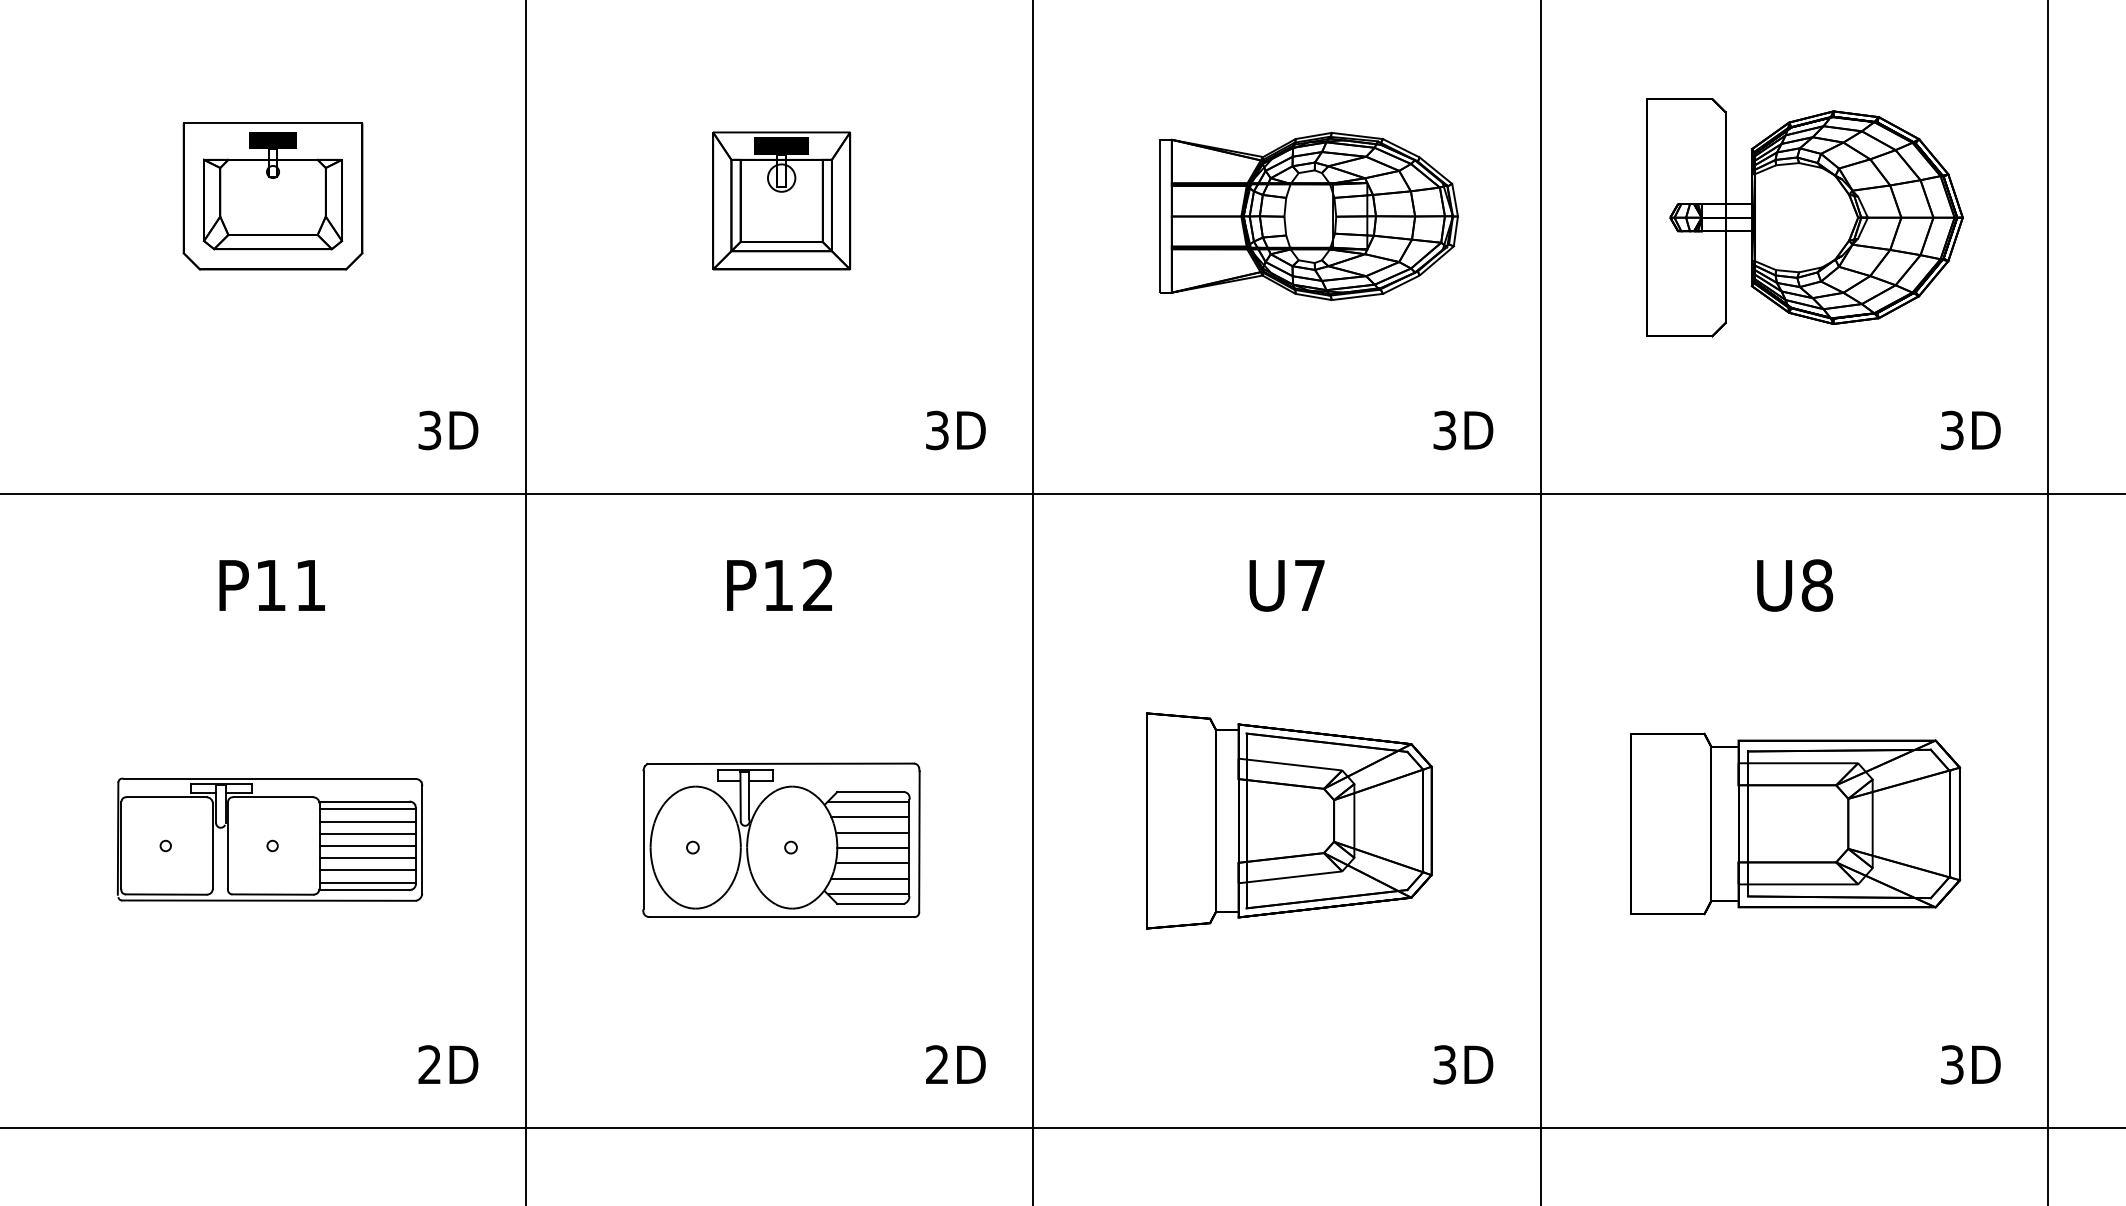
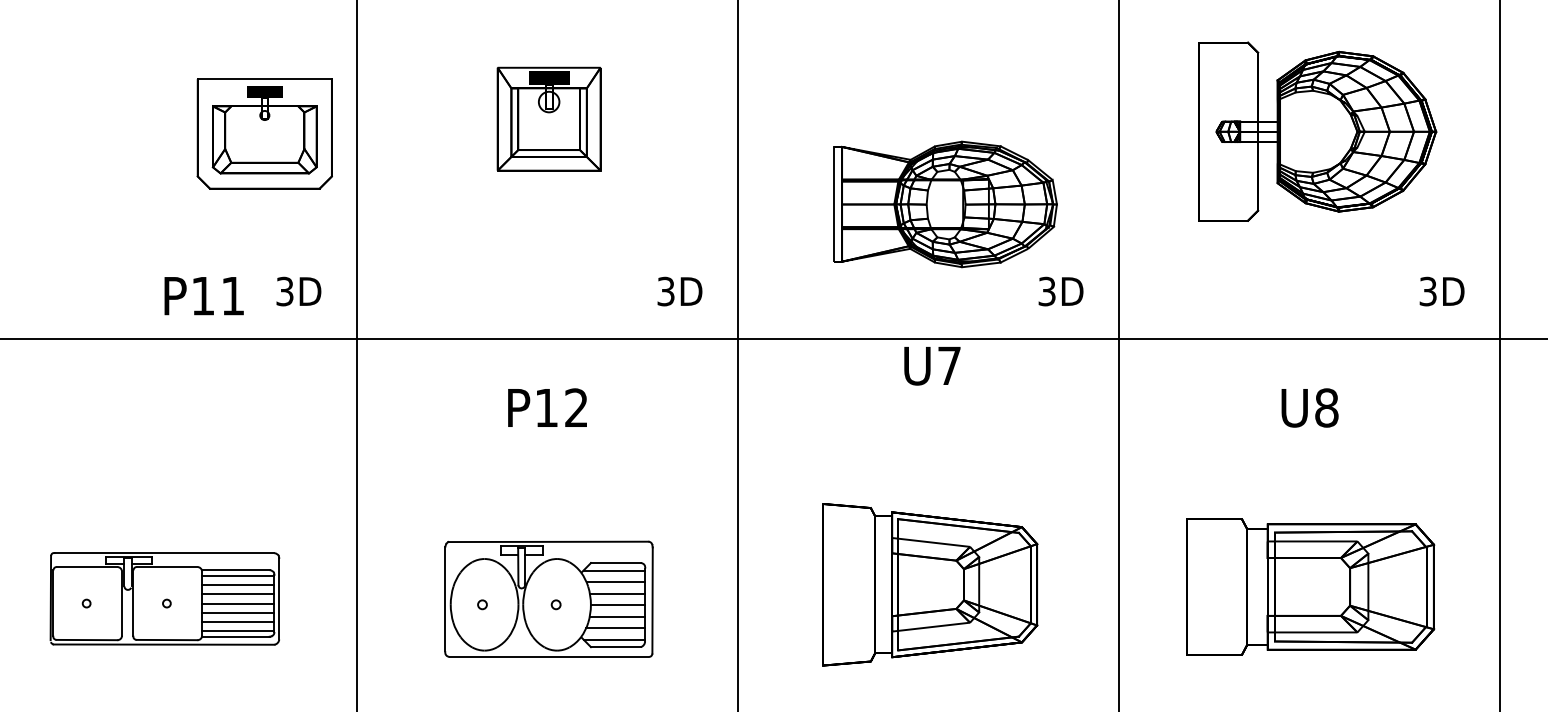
part: (272, 196) -> (264, 133), moved
part: (1308, 216) -> (944, 204), moved
text: (271, 585) -> (203, 296), moved
text: (1286, 585) -> (931, 365), moved

